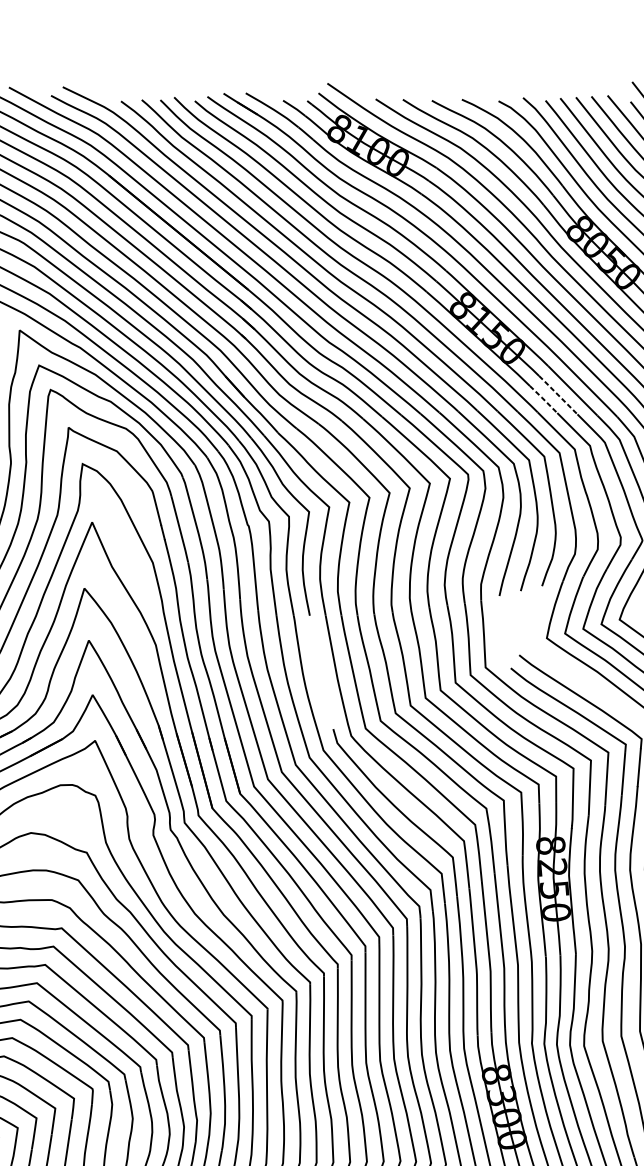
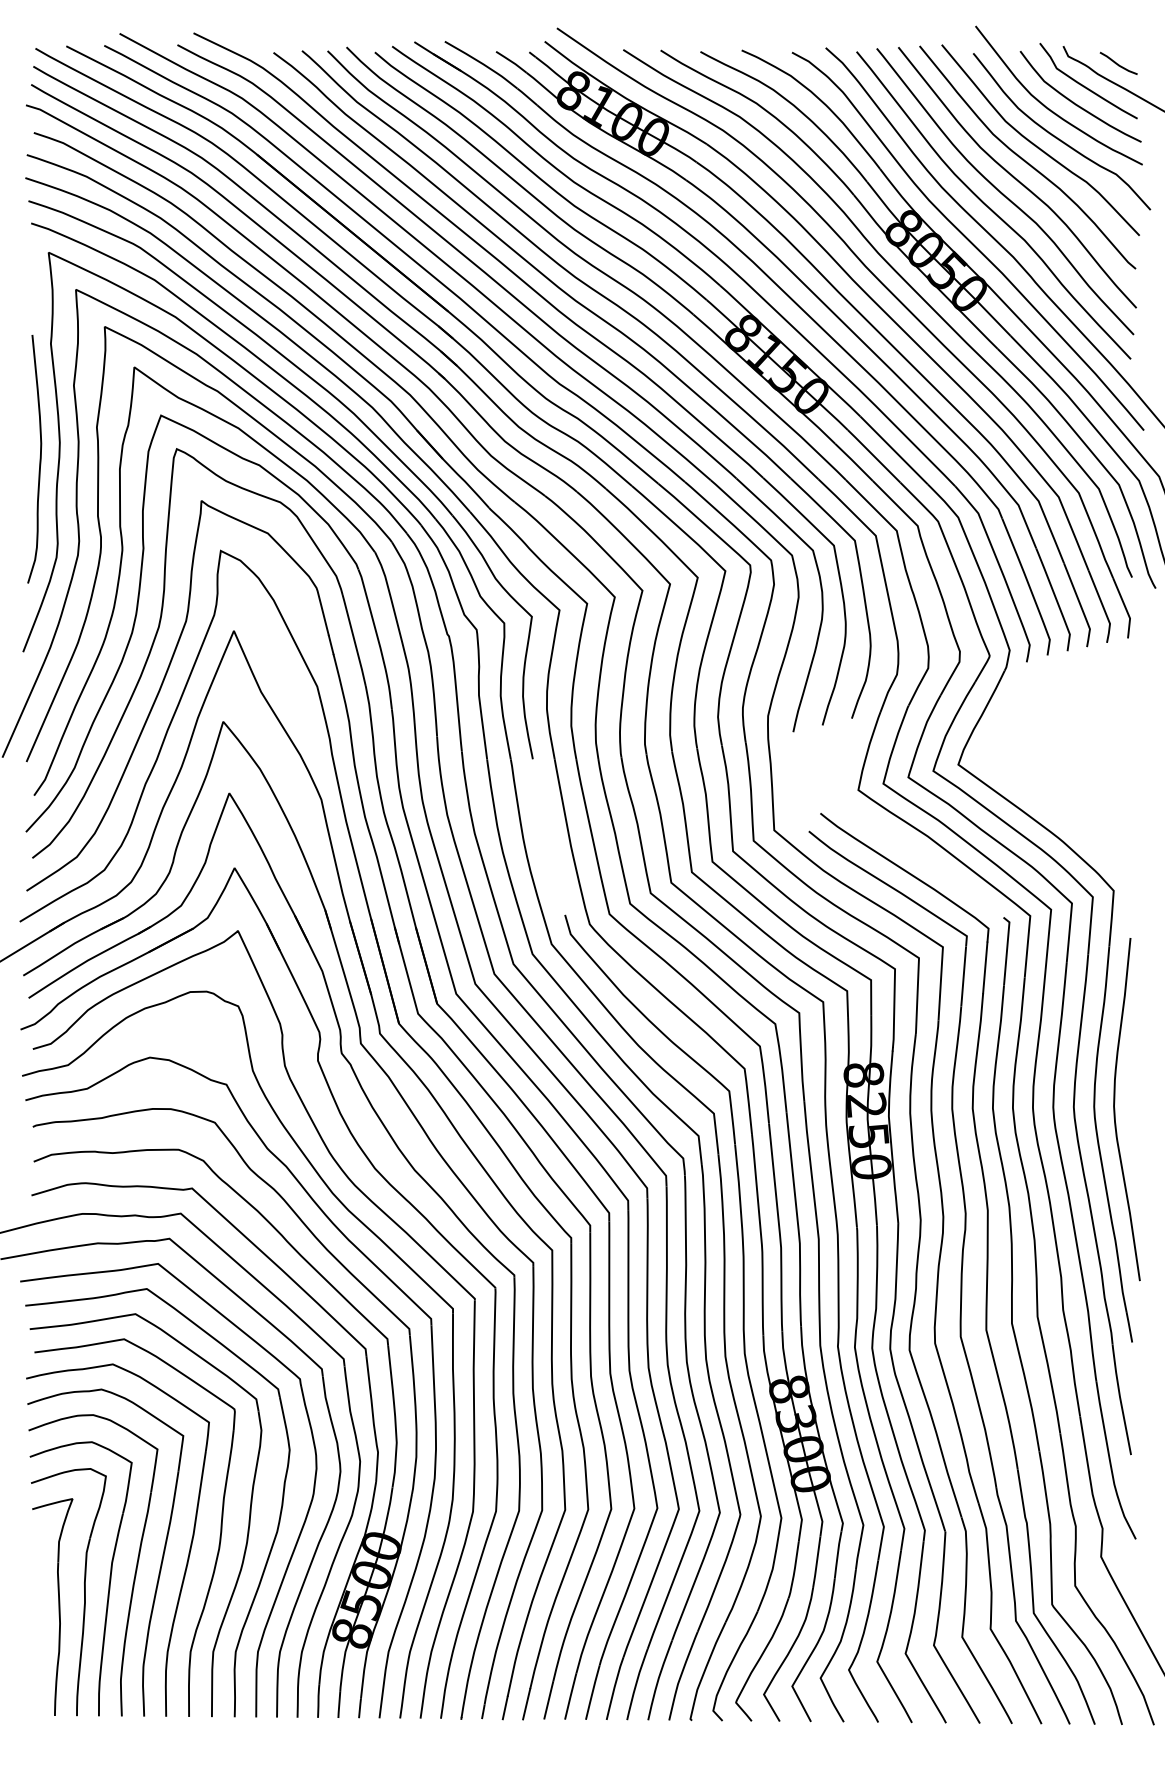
line: (557, 394) -> (873, 455), dashed -> solid
line: (544, 399) -> (854, 462), dashed -> solid

